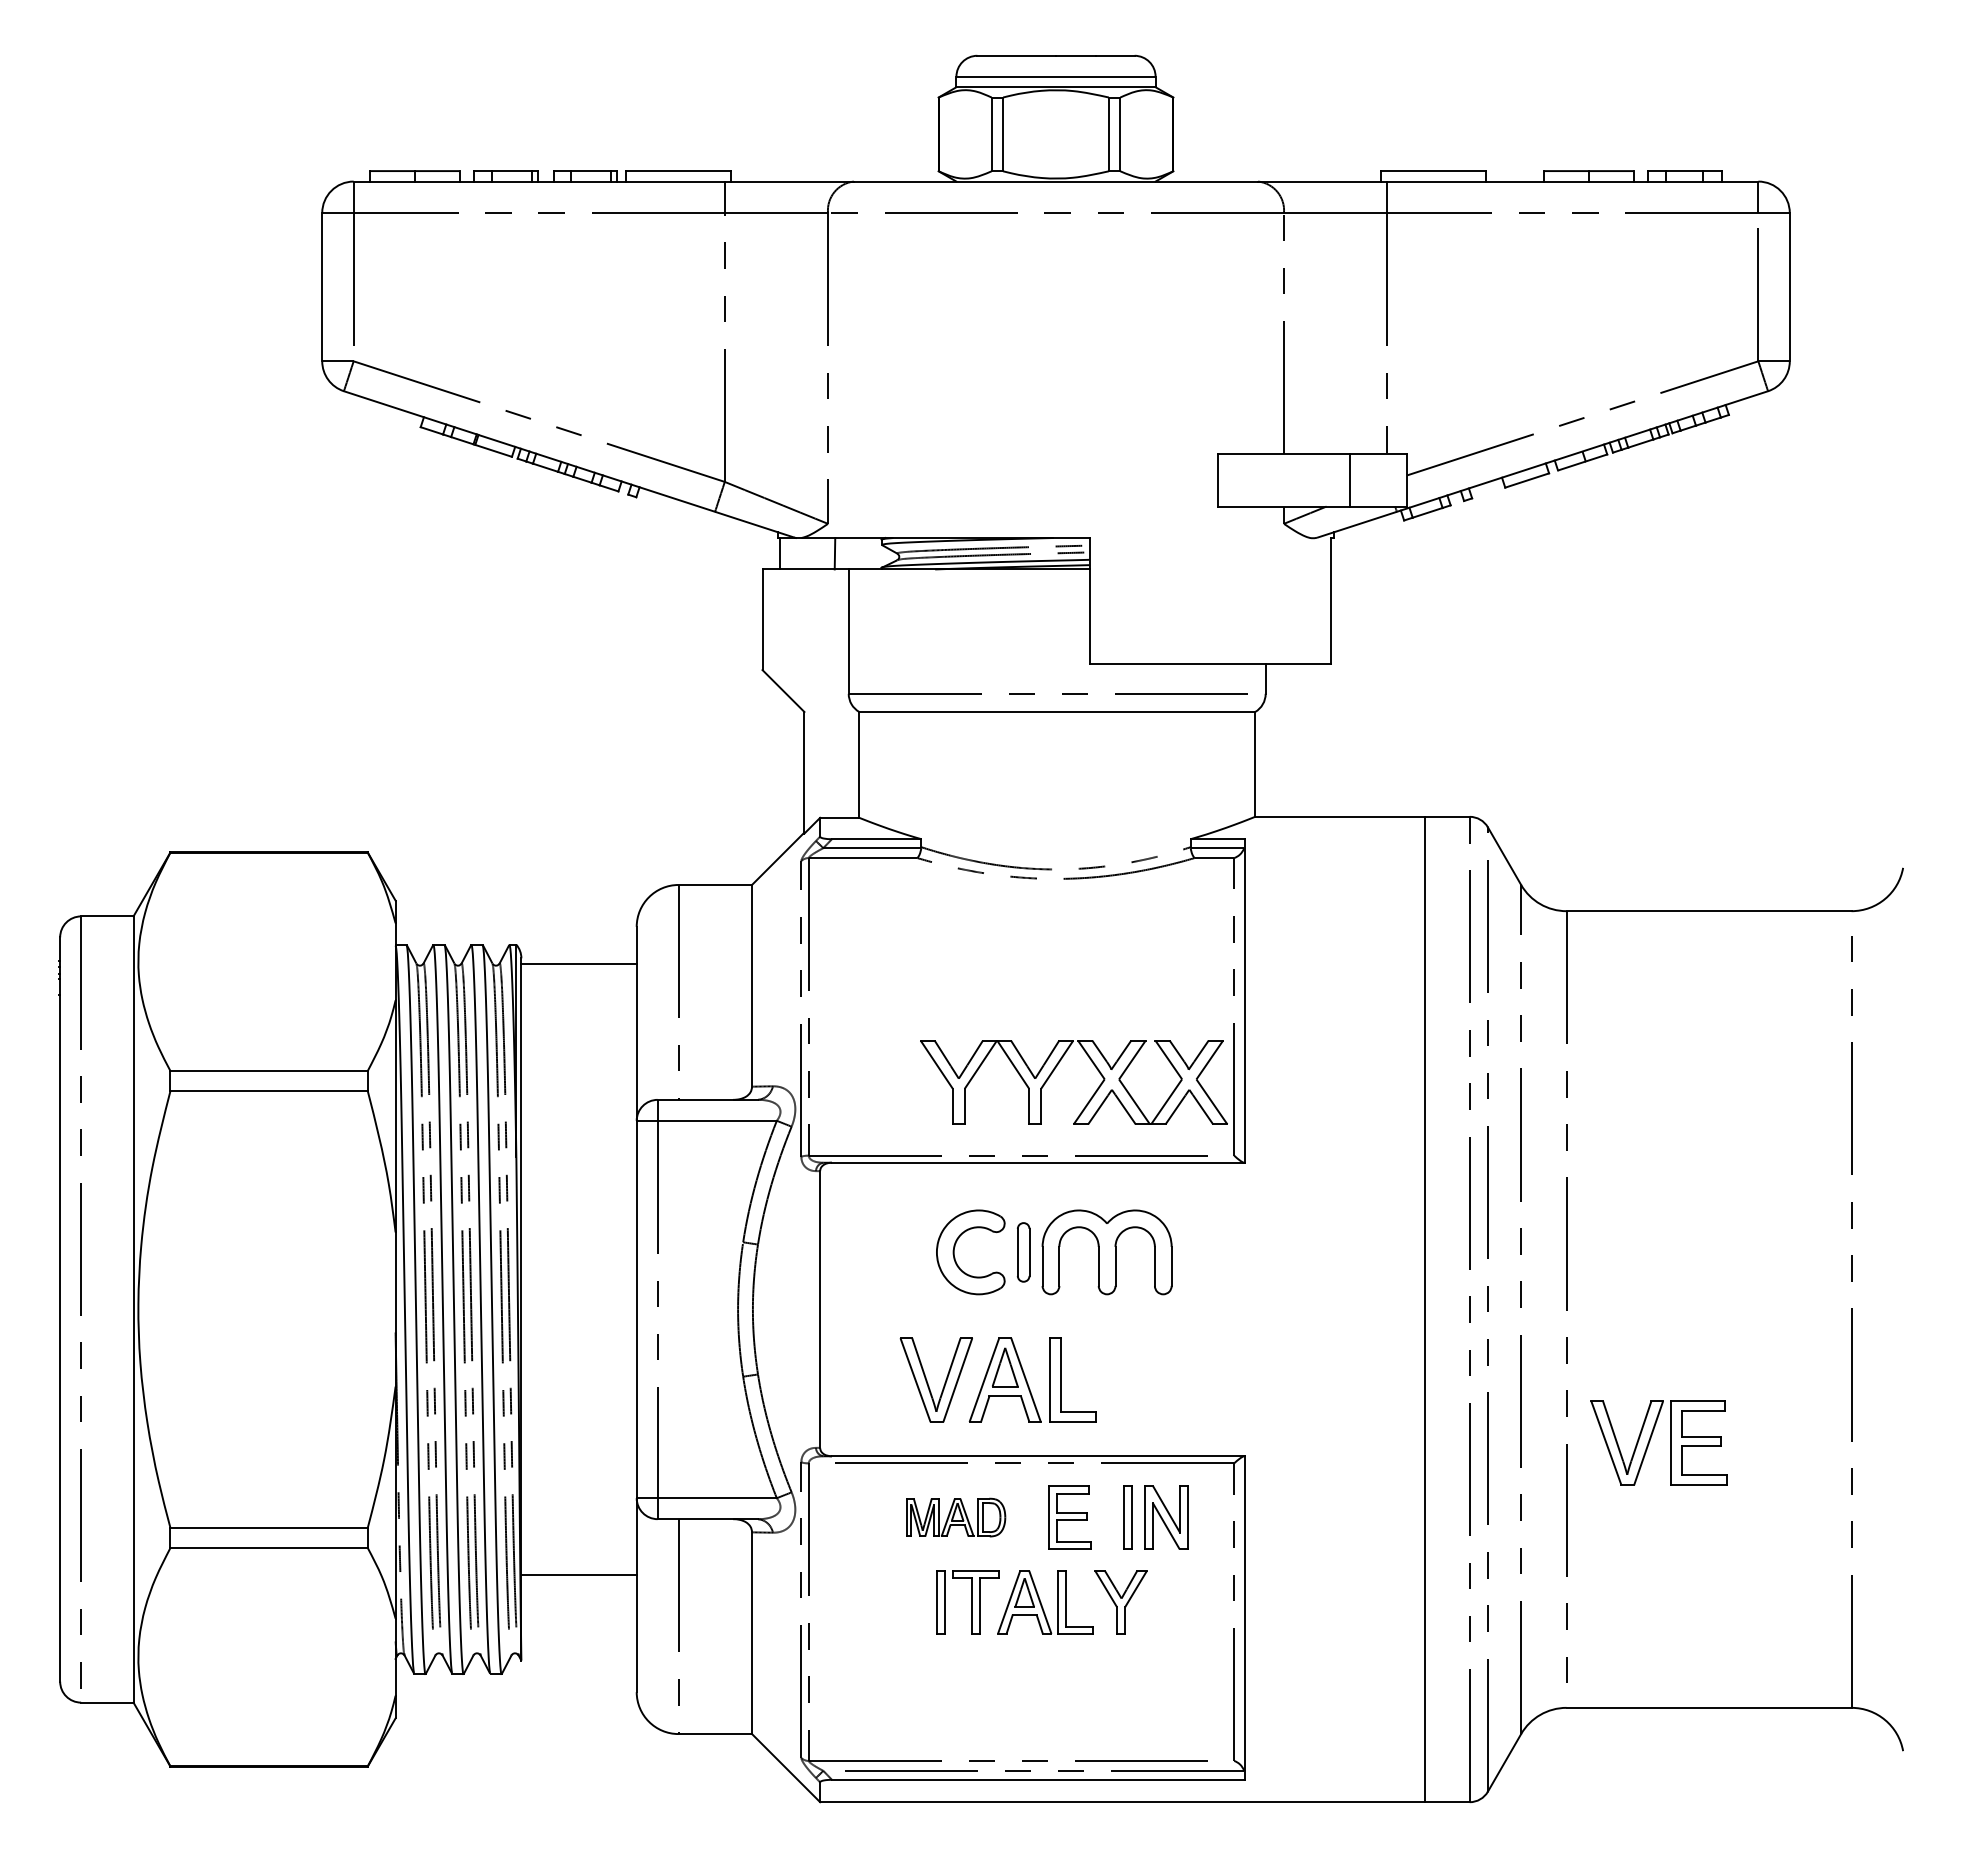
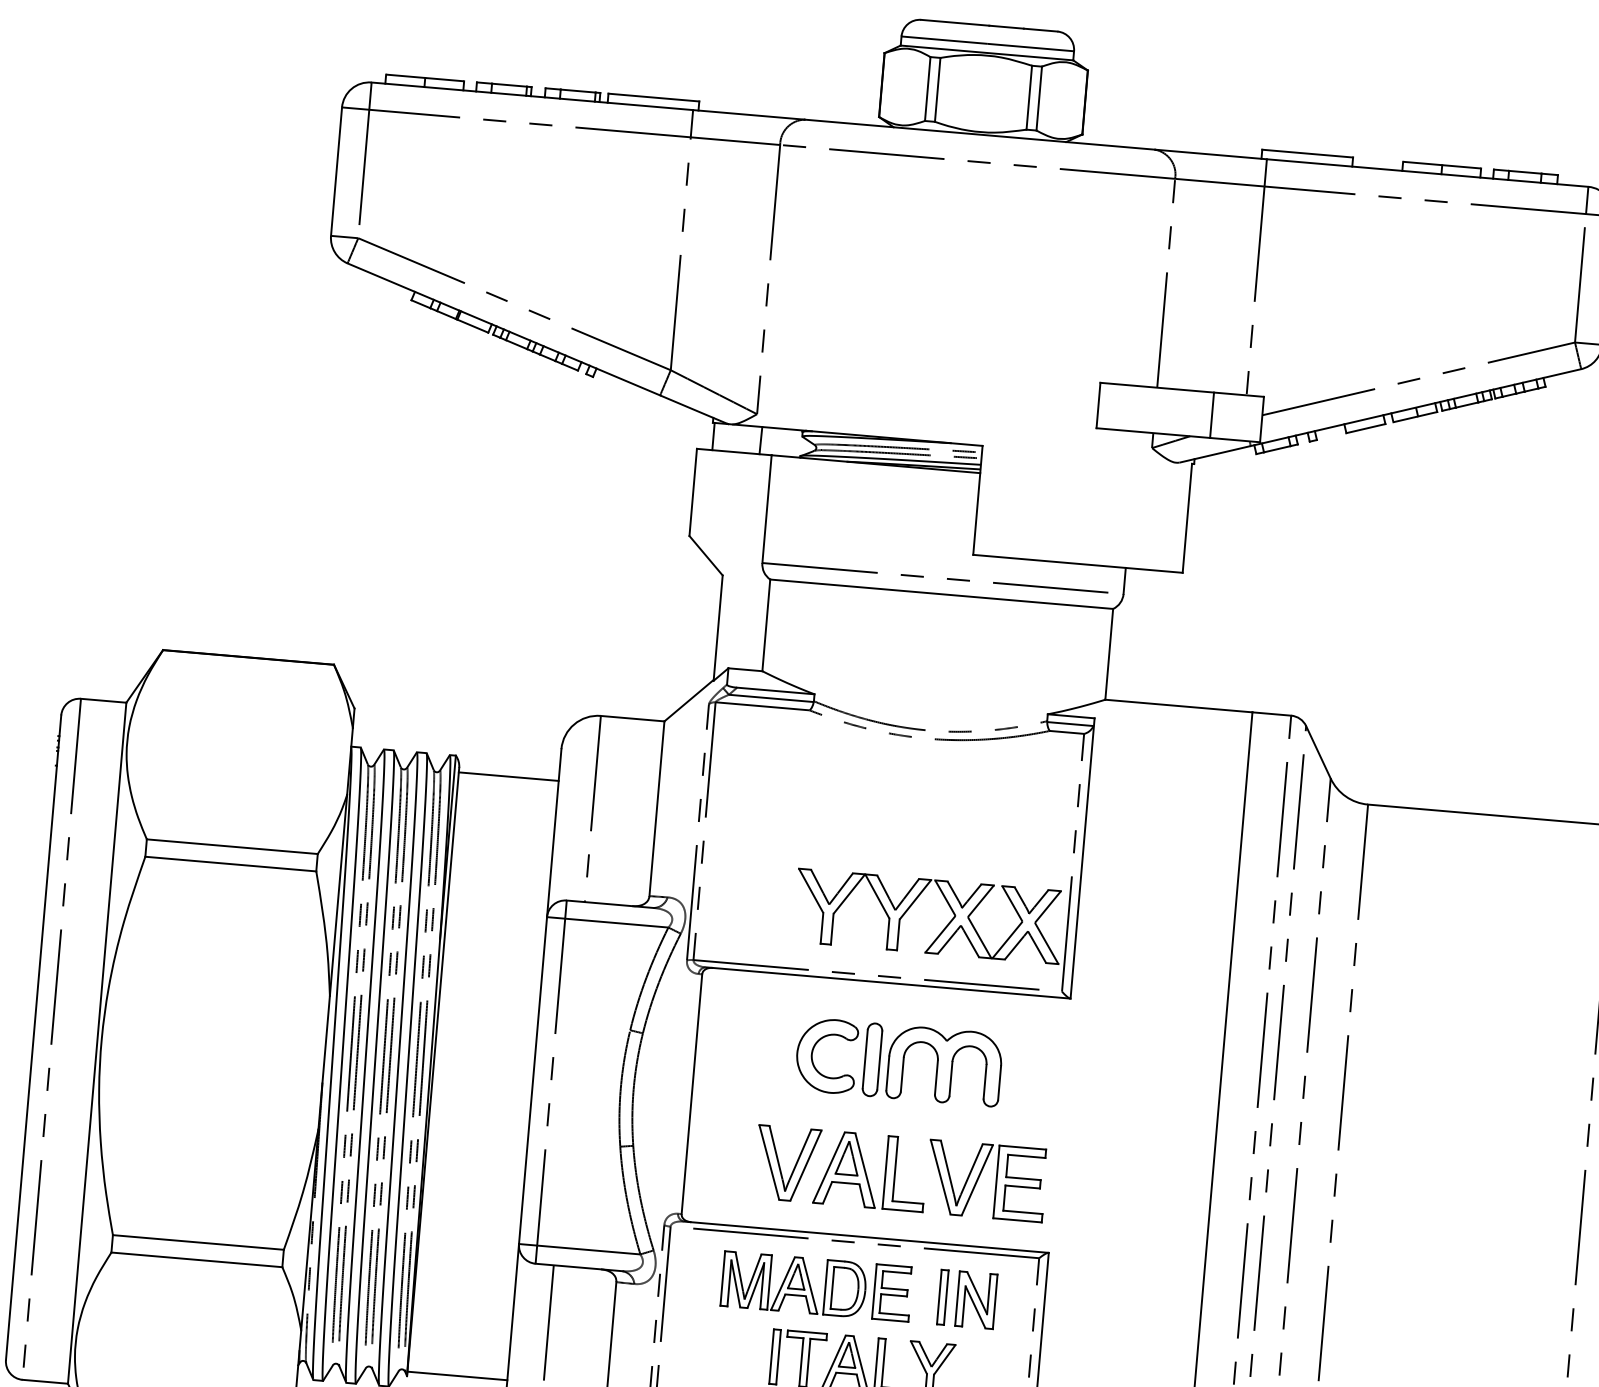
part: (1023, 1252) -> (872, 1059), size x1.43
part: (1651, 1438) -> (980, 1176), moved
part: (955, 1517) -> (793, 1284), size x1.67
line: (578, 1575) -> (456, 1375), moved

